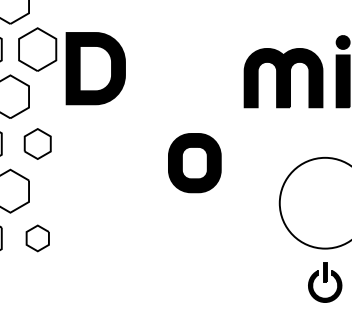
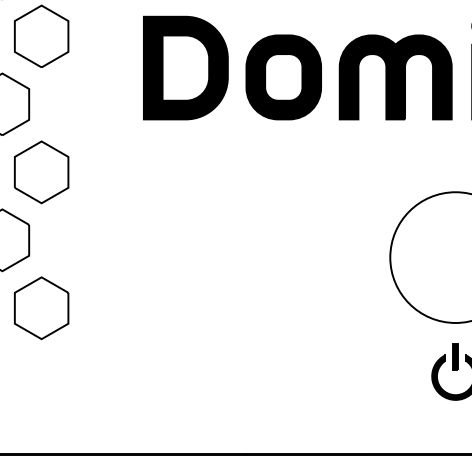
part: (95, 68) -> (185, 67), moved
part: (37, 143) -> (41, 171), size x1.43
part: (194, 163) -> (283, 77), moved
part: (37, 238) -> (41, 308), size x1.67

